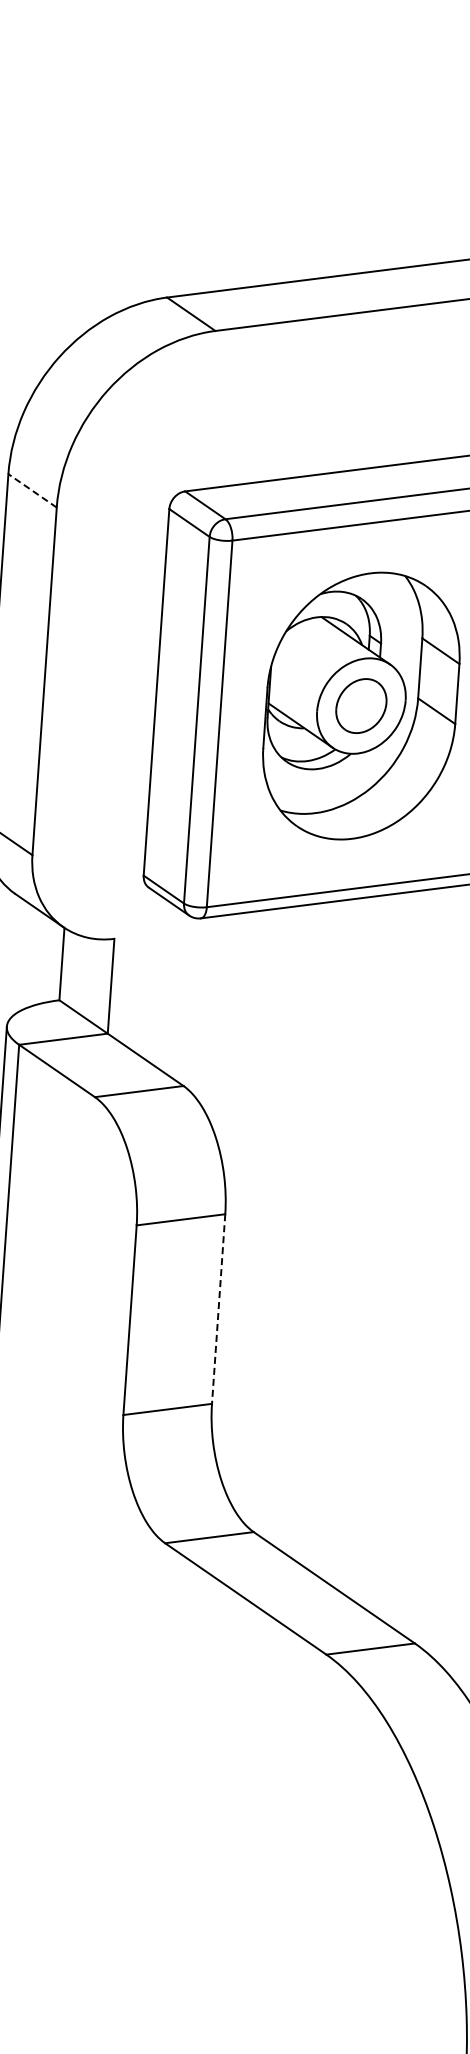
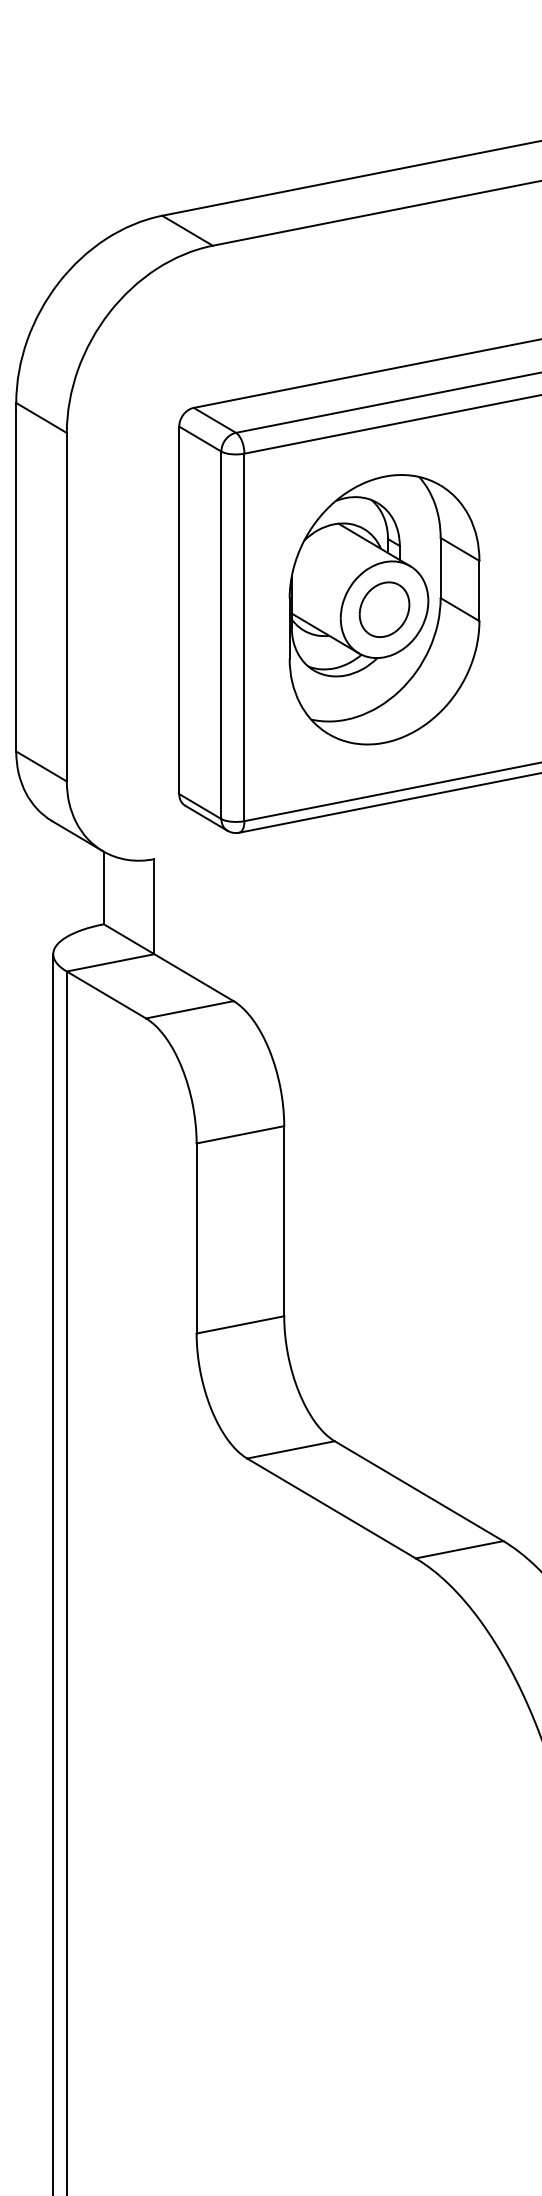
line: (32, 490) -> (41, 417), dashed -> solid
line: (218, 1309) -> (284, 1221), dashed -> solid

